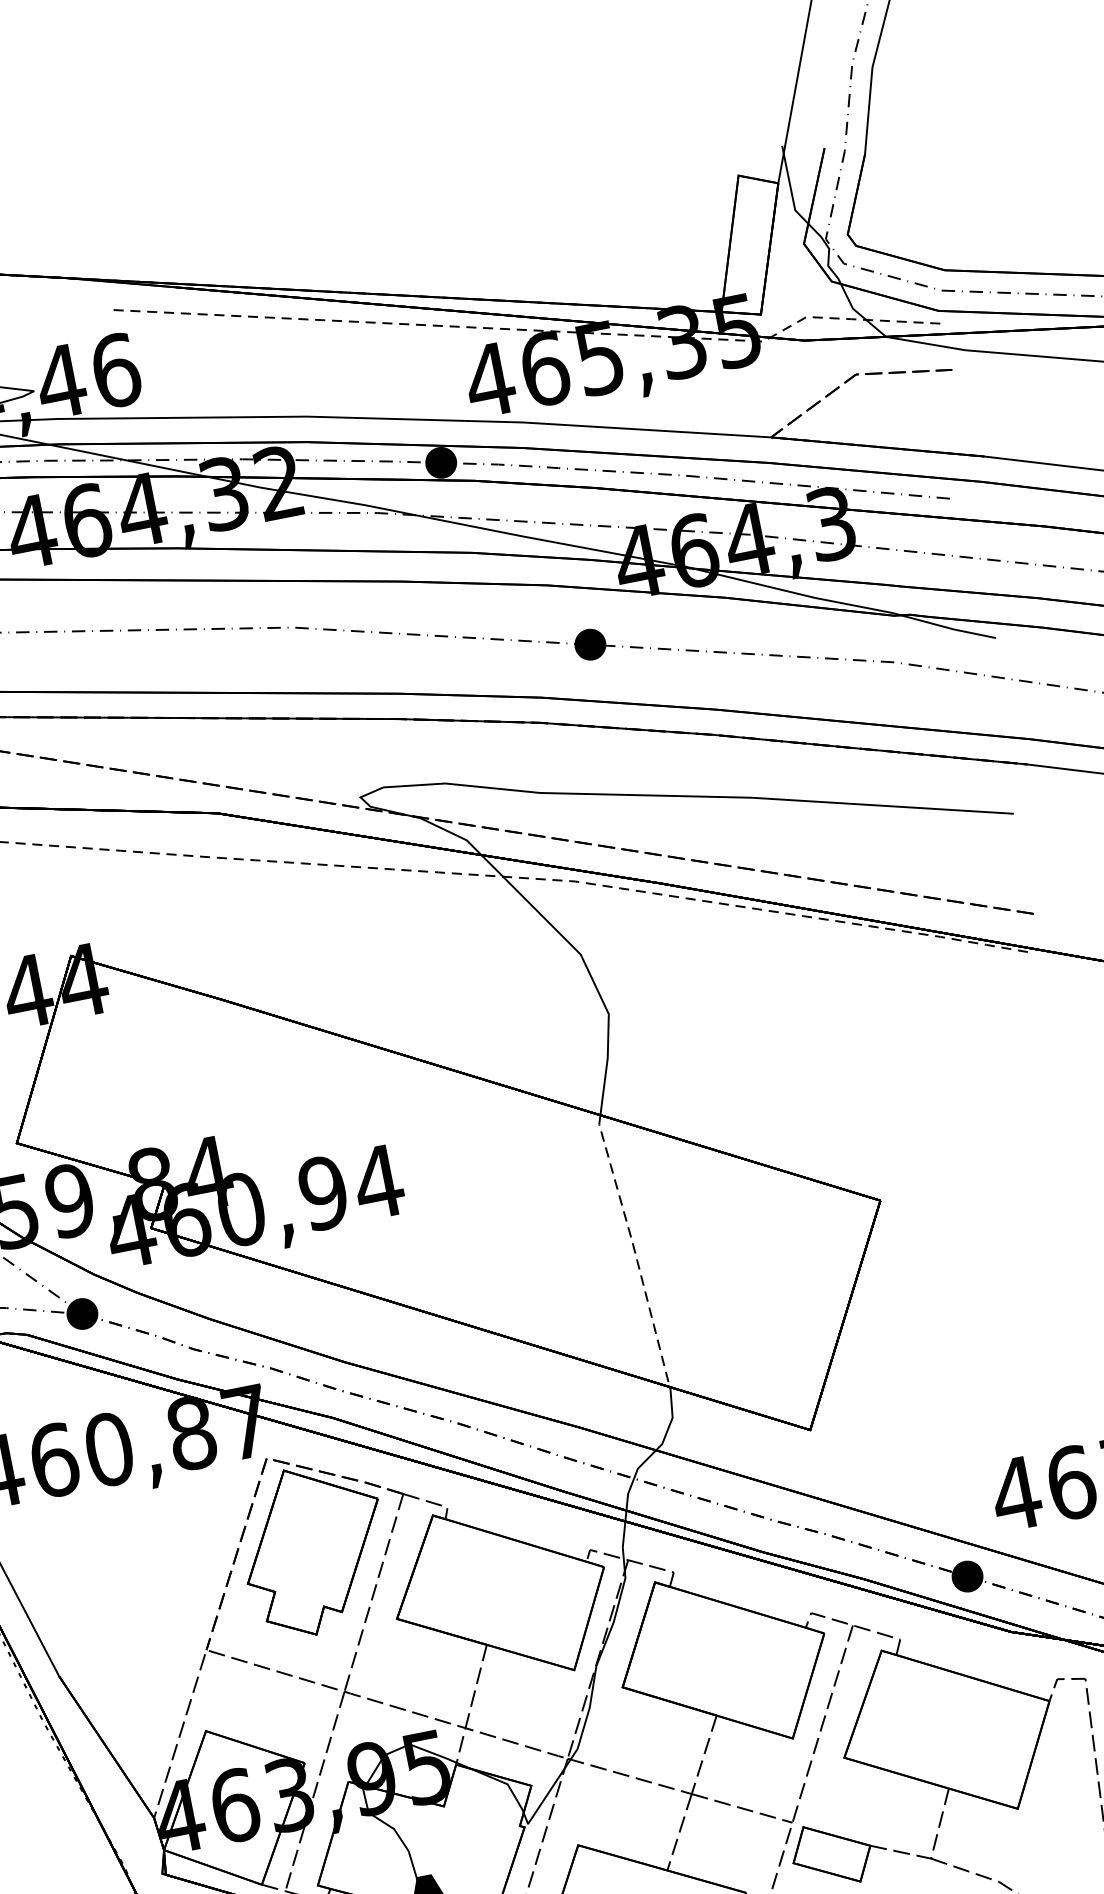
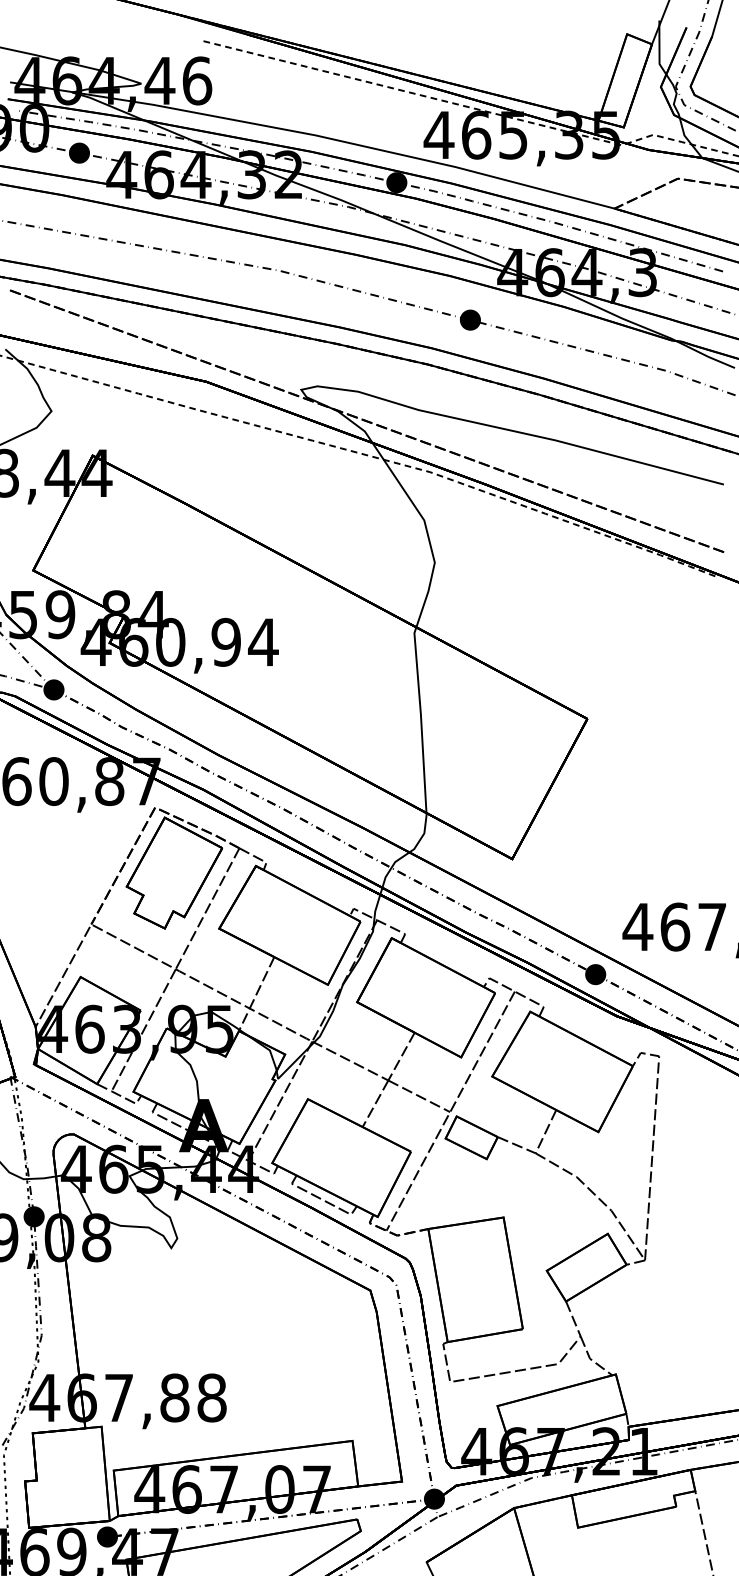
line: (634, 1248) -> (421, 718), dashed -> solid

